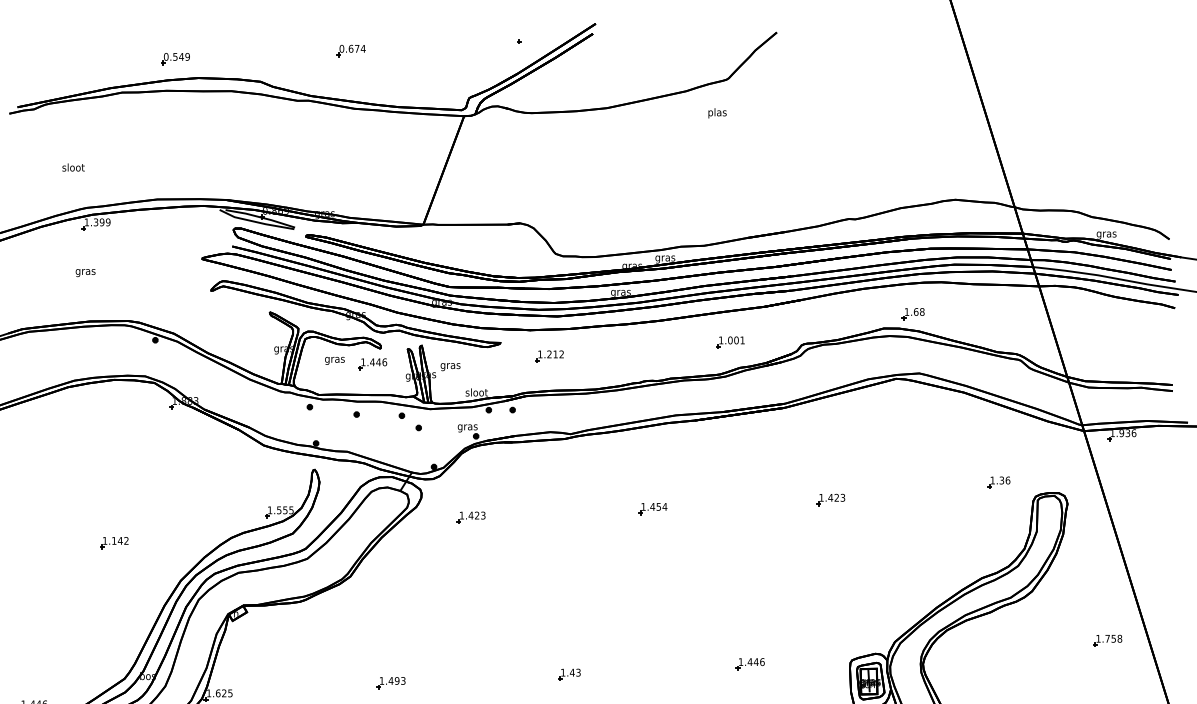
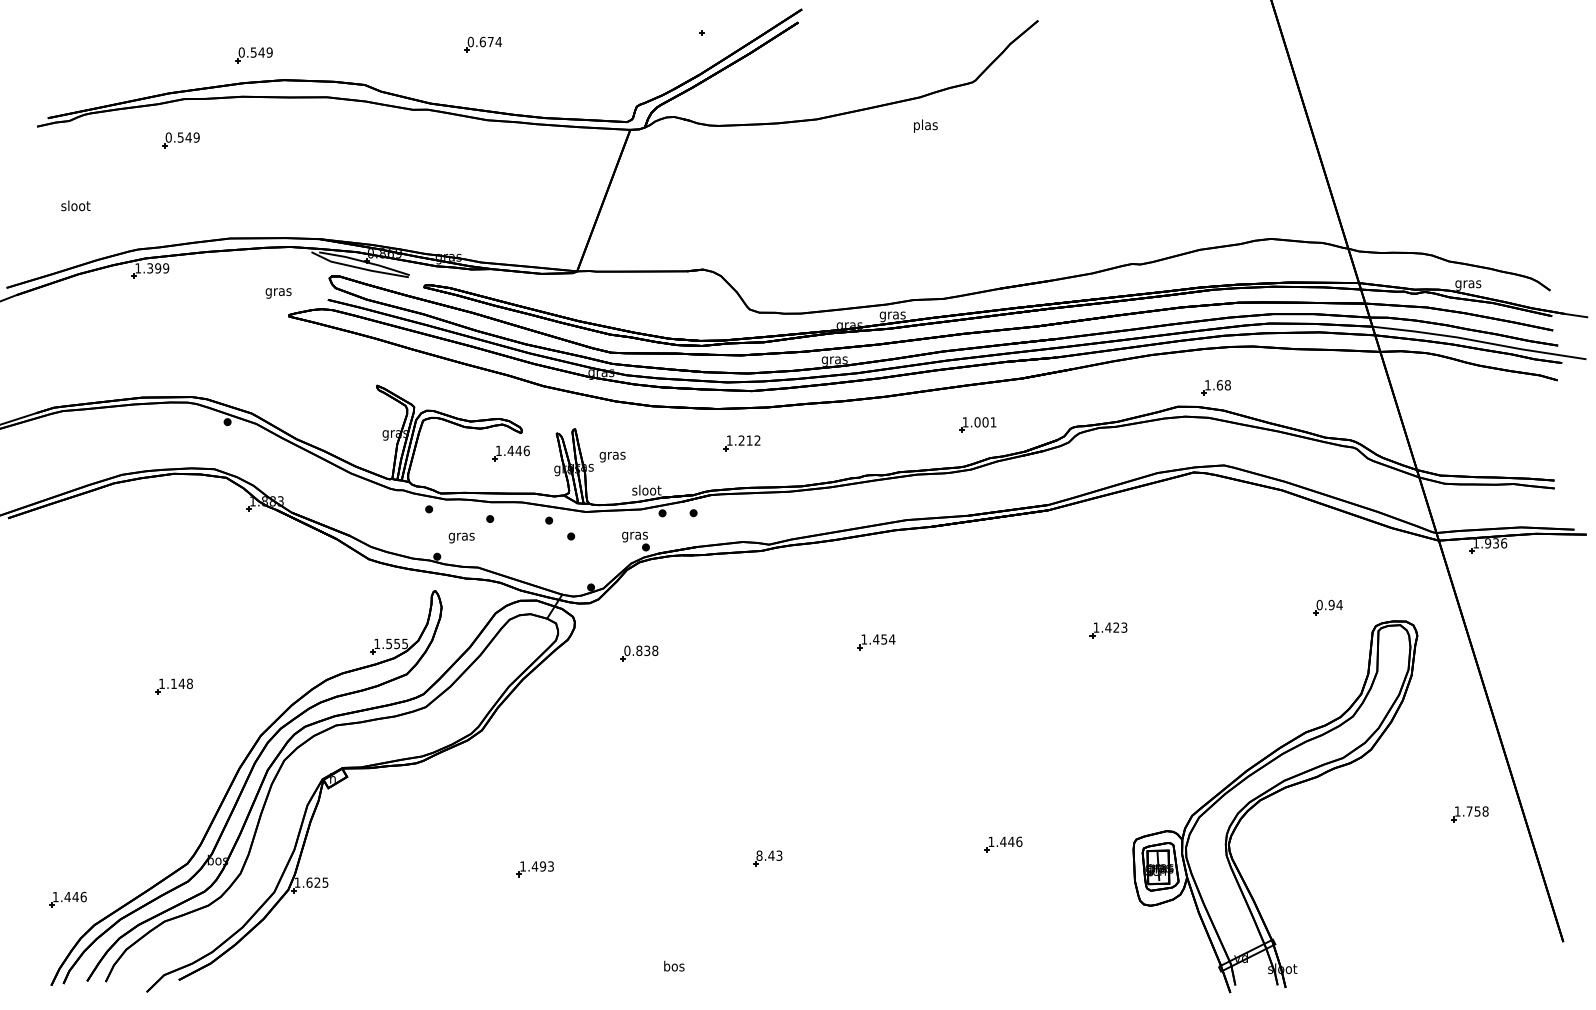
text: (717, 112) -> (925, 125), moved
part: (119, 124) -> (180, 140), added
text: (73, 167) -> (75, 205), moved
text: (85, 273) -> (278, 293), moved
part: (355, 313) -> (488, 387), removed
text: (334, 360) -> (461, 537), moved
text: (1000, 480) -> (1329, 604), 1.36 -> 0.94
text: (472, 515) -> (641, 650), 1.423 -> 0.838
text: (126, 540) -> (189, 683), 1.142 -> 1.148
text: (563, 672) -> (759, 855), 1.43 -> 8.43

